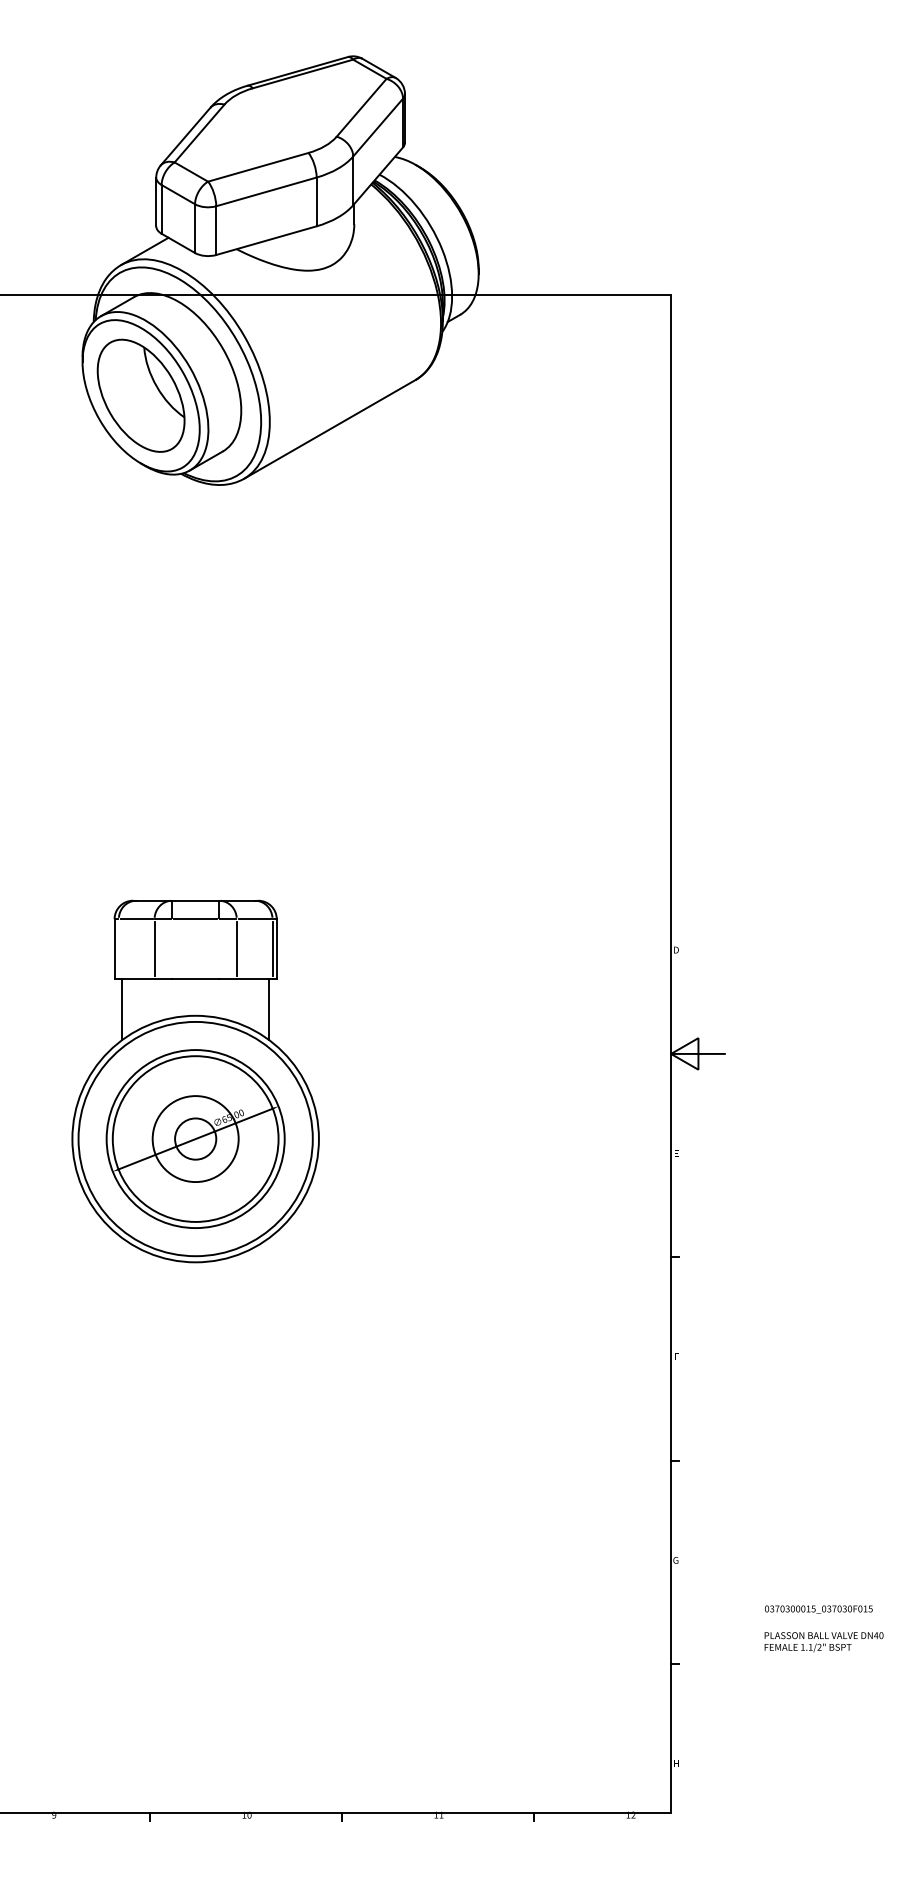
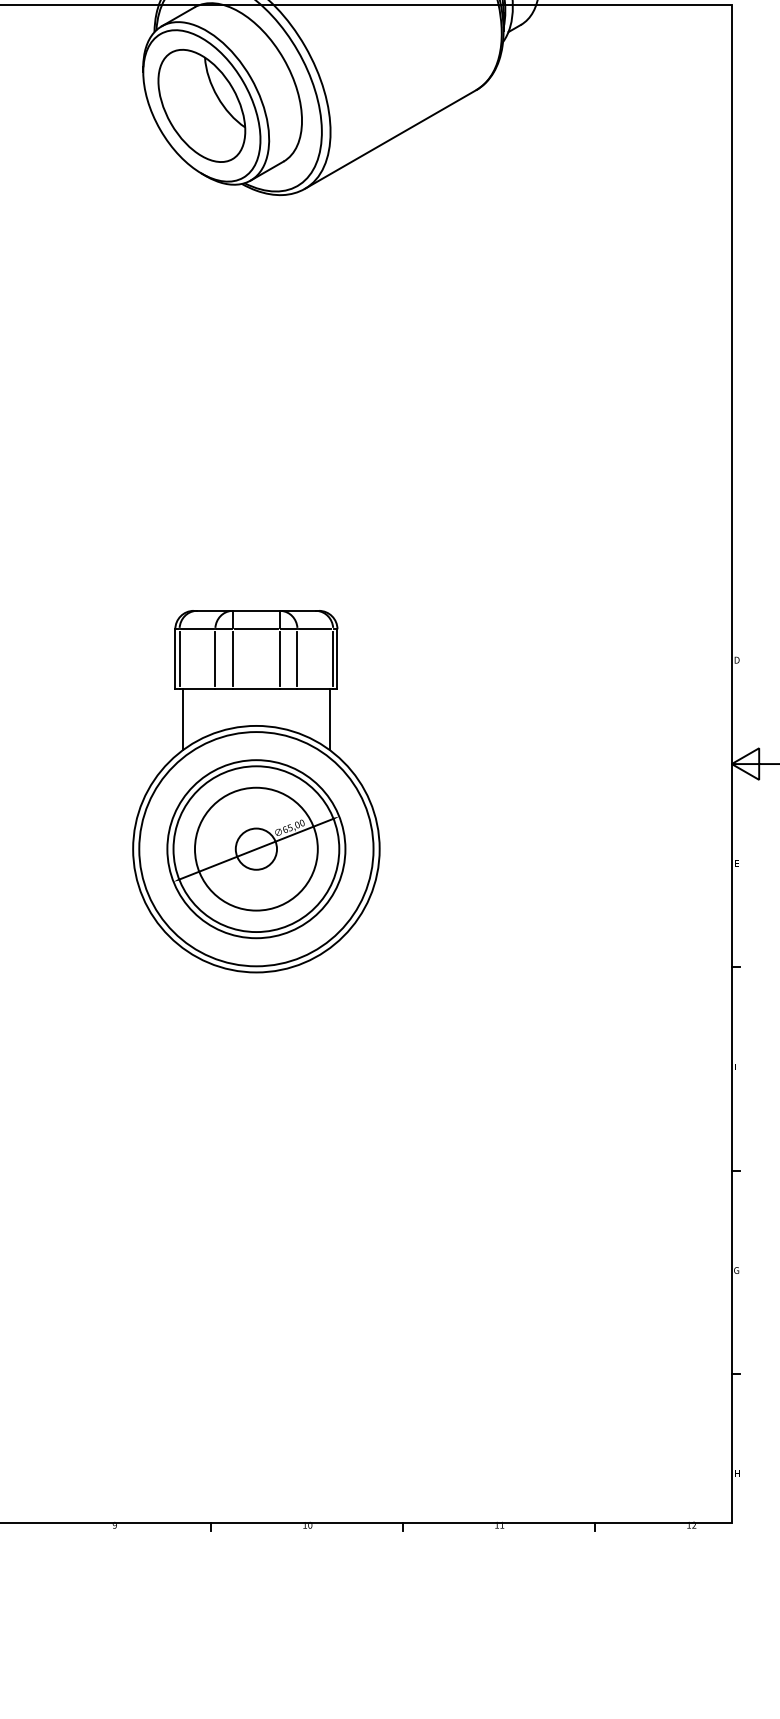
line: (118, 948) -> (179, 658), added
line: (172, 948) -> (233, 658), added
line: (219, 948) -> (280, 658), added
circle: (195, 1138) -> (256, 848), size x1.43

